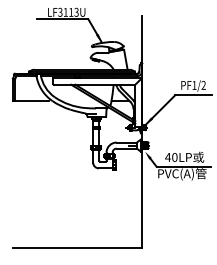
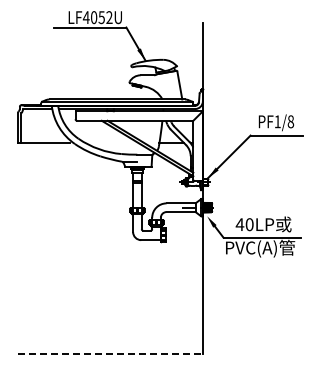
text: (68, 12) -> (97, 17), LF3113U -> LF4052U
text: (203, 85) -> (290, 121), PF1/2 -> PF1/8
line: (78, 248) -> (111, 354), solid -> dashed

